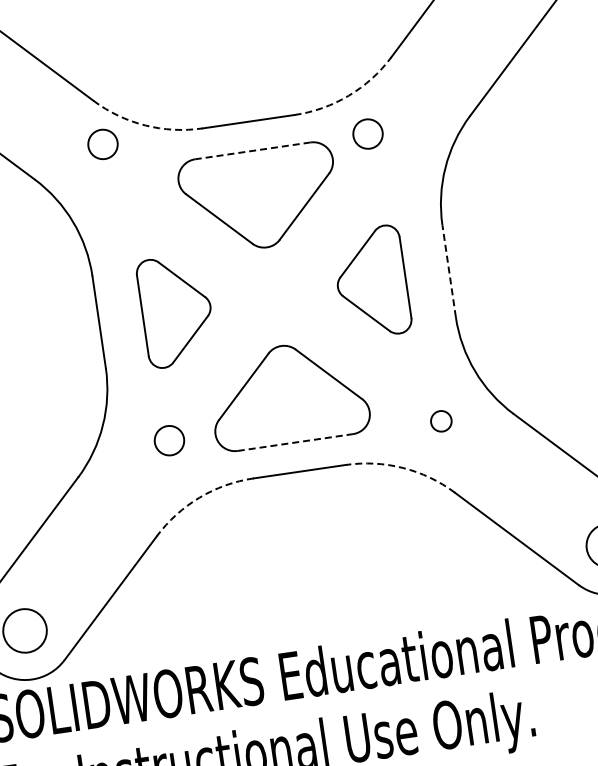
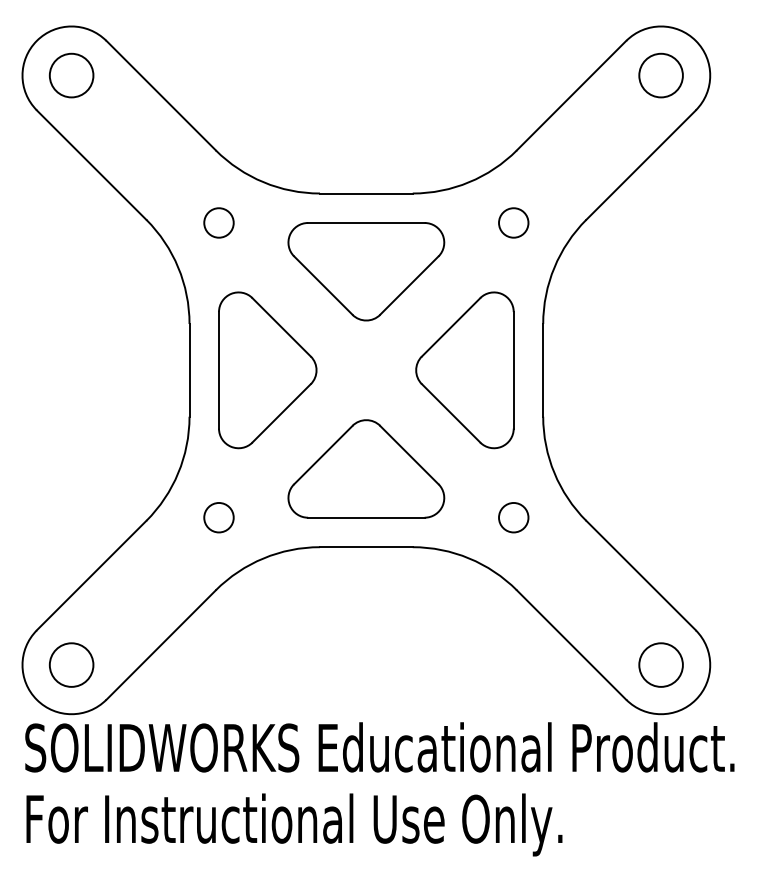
arc: (349, 95) -> (469, 182), dashed -> solid
arc: (145, 125) -> (263, 182), dashed -> solid
circle: (367, 133) -> (513, 222), moved
circle: (102, 144) -> (218, 222), moved
line: (251, 150) -> (365, 222), dashed -> solid
line: (449, 270) -> (543, 369), dashed -> solid
part: (371, 282) -> (464, 370), size x1.43
part: (176, 311) -> (267, 370), size x1.43
circle: (440, 421) -> (513, 517), size x1.43
circle: (168, 440) -> (218, 517), moved
line: (295, 442) -> (366, 517), dashed -> solid
arc: (403, 468) -> (469, 558), dashed -> solid
arc: (199, 497) -> (263, 558), dashed -> solid

